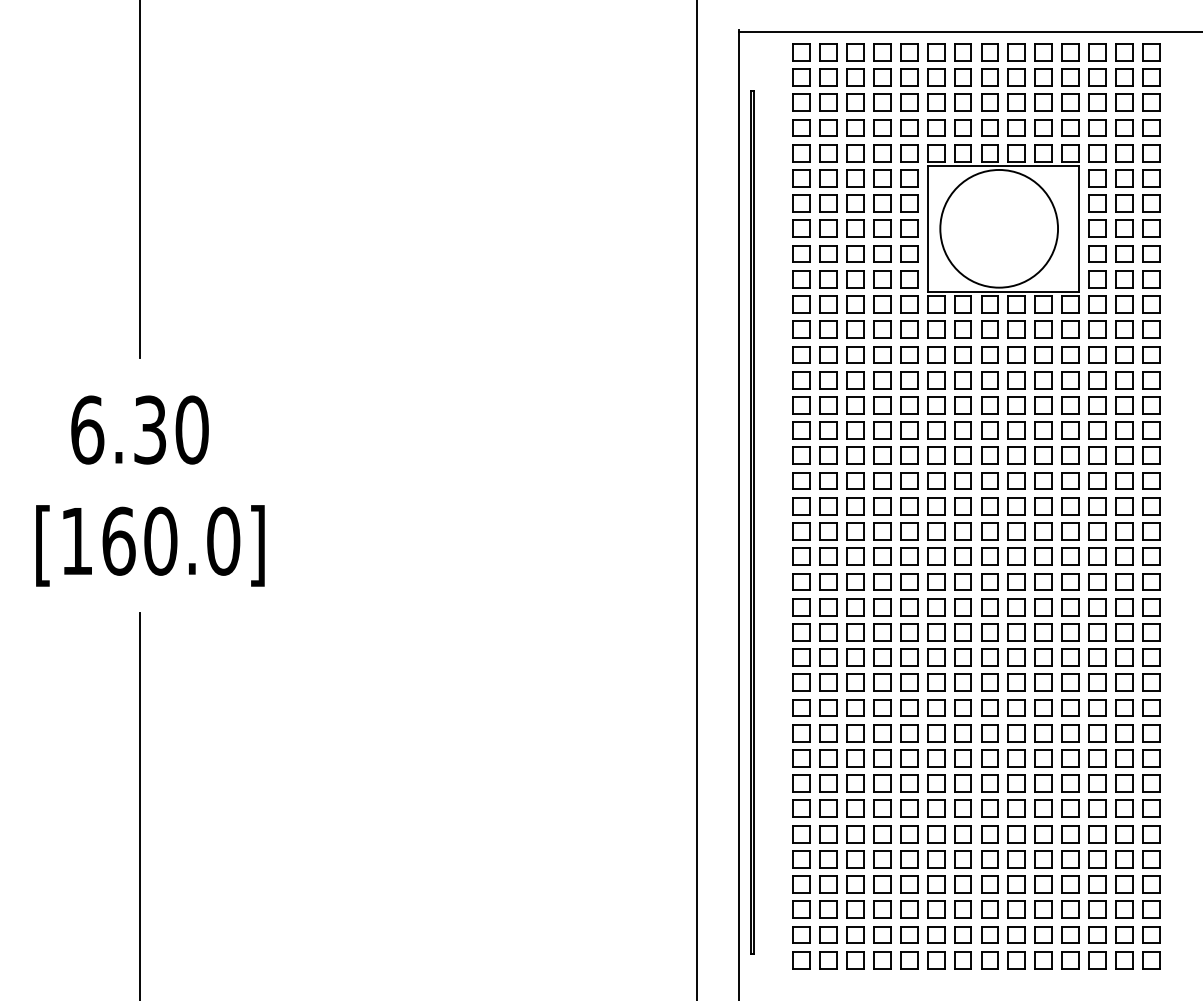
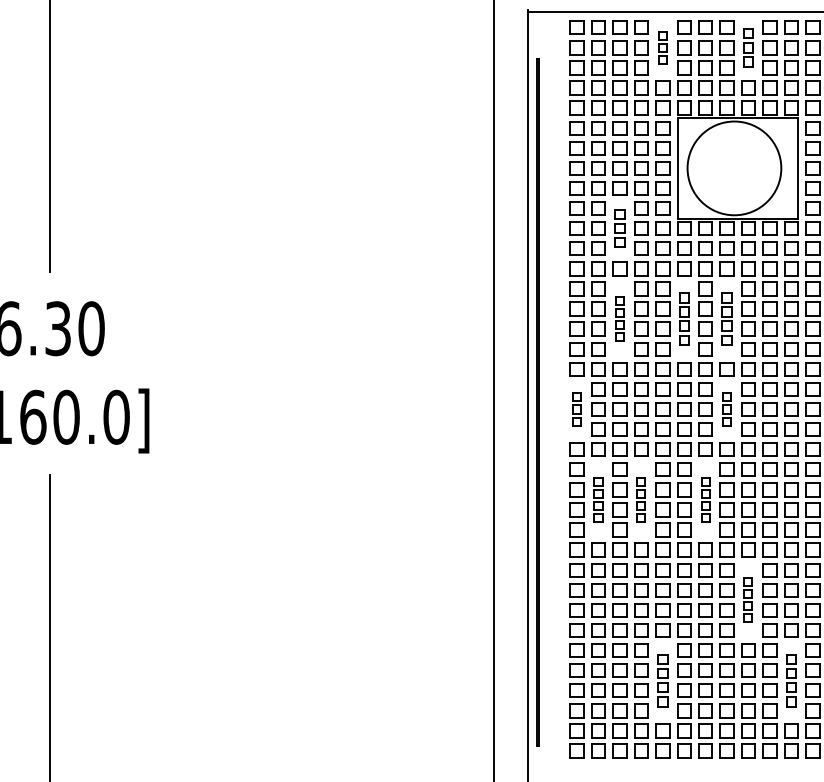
part: (909, 77) -> (663, 47), size x0.6
part: (1016, 77) -> (748, 47), size x0.7
part: (855, 304) -> (619, 228), size x0.7
part: (855, 417) -> (619, 318), size x0.6
part: (936, 417) -> (684, 318), size x0.7
part: (989, 417) -> (726, 318), size x0.7
part: (801, 531) -> (576, 409), size x0.6
part: (989, 531) -> (726, 409), size x0.6
part: (828, 644) -> (598, 499), size x0.6
part: (882, 644) -> (641, 499), size x0.6
part: (962, 644) -> (705, 499), size x0.6
part: (1016, 770) -> (748, 599), size x0.6
part: (909, 871) -> (663, 680), size x0.7
part: (1070, 871) -> (791, 680), size x0.7

